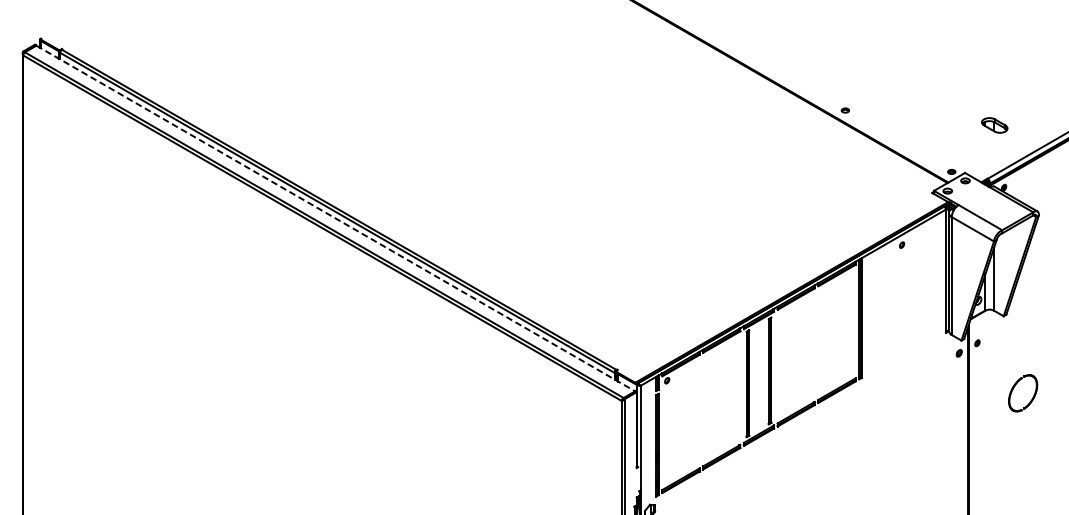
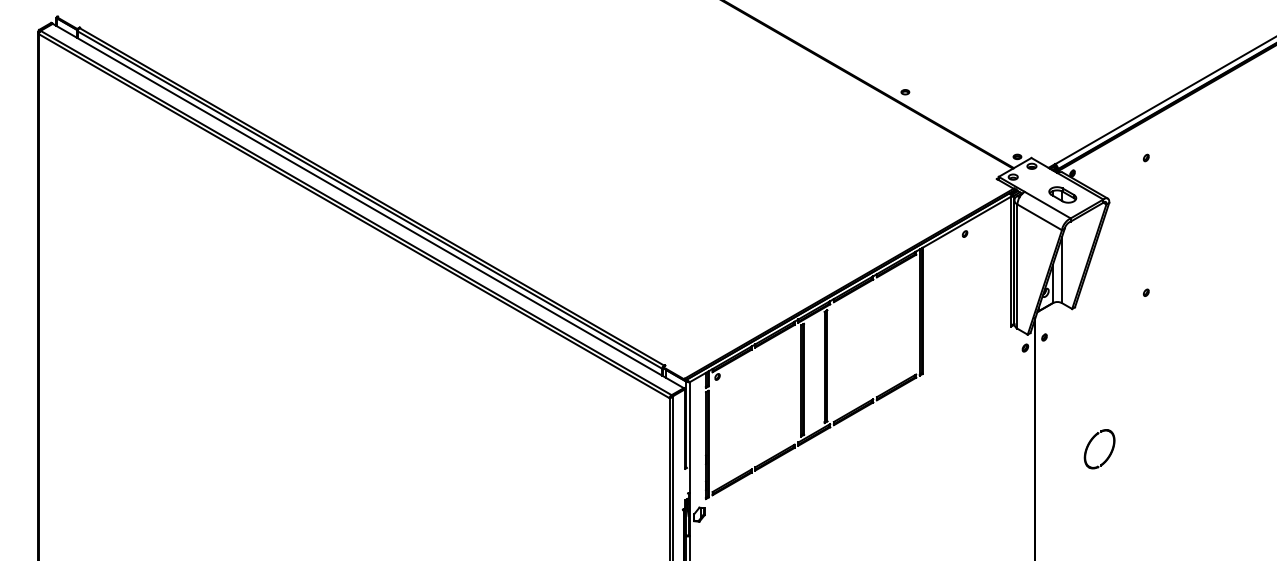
part: (994, 125) -> (1062, 194), moved
line: (335, 218) -> (368, 206), dashed -> solid
part: (1022, 393) -> (1099, 449), moved

